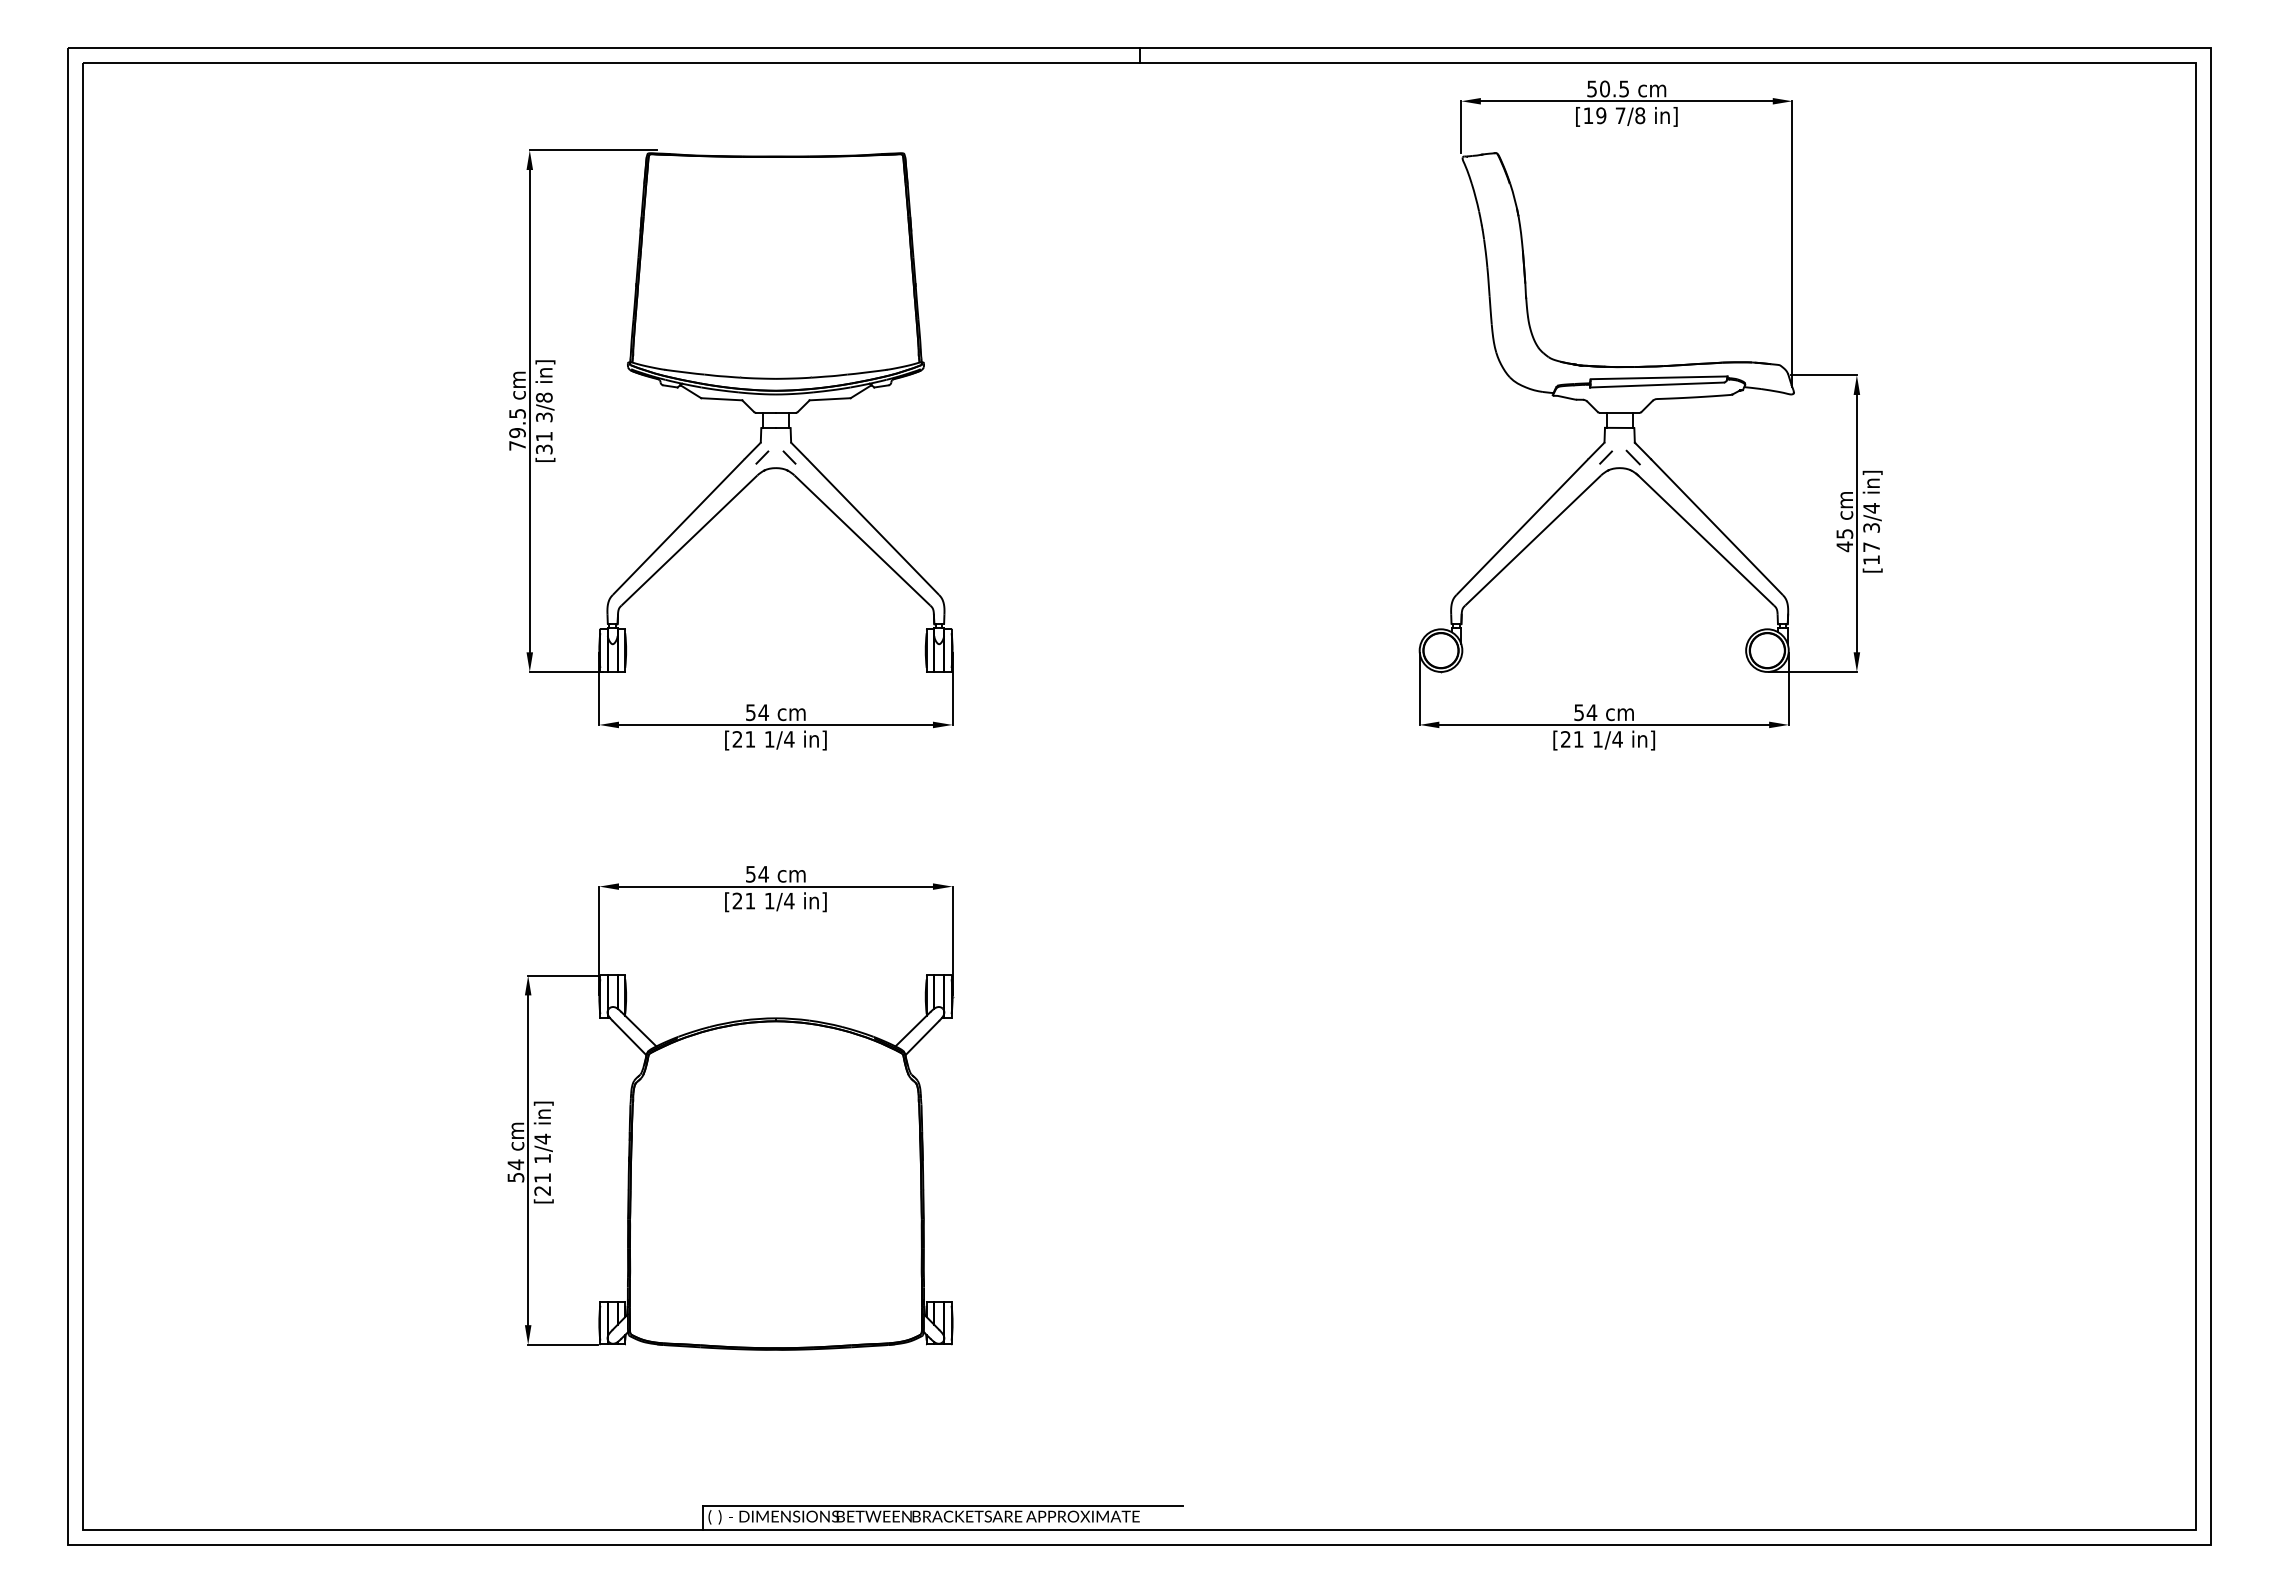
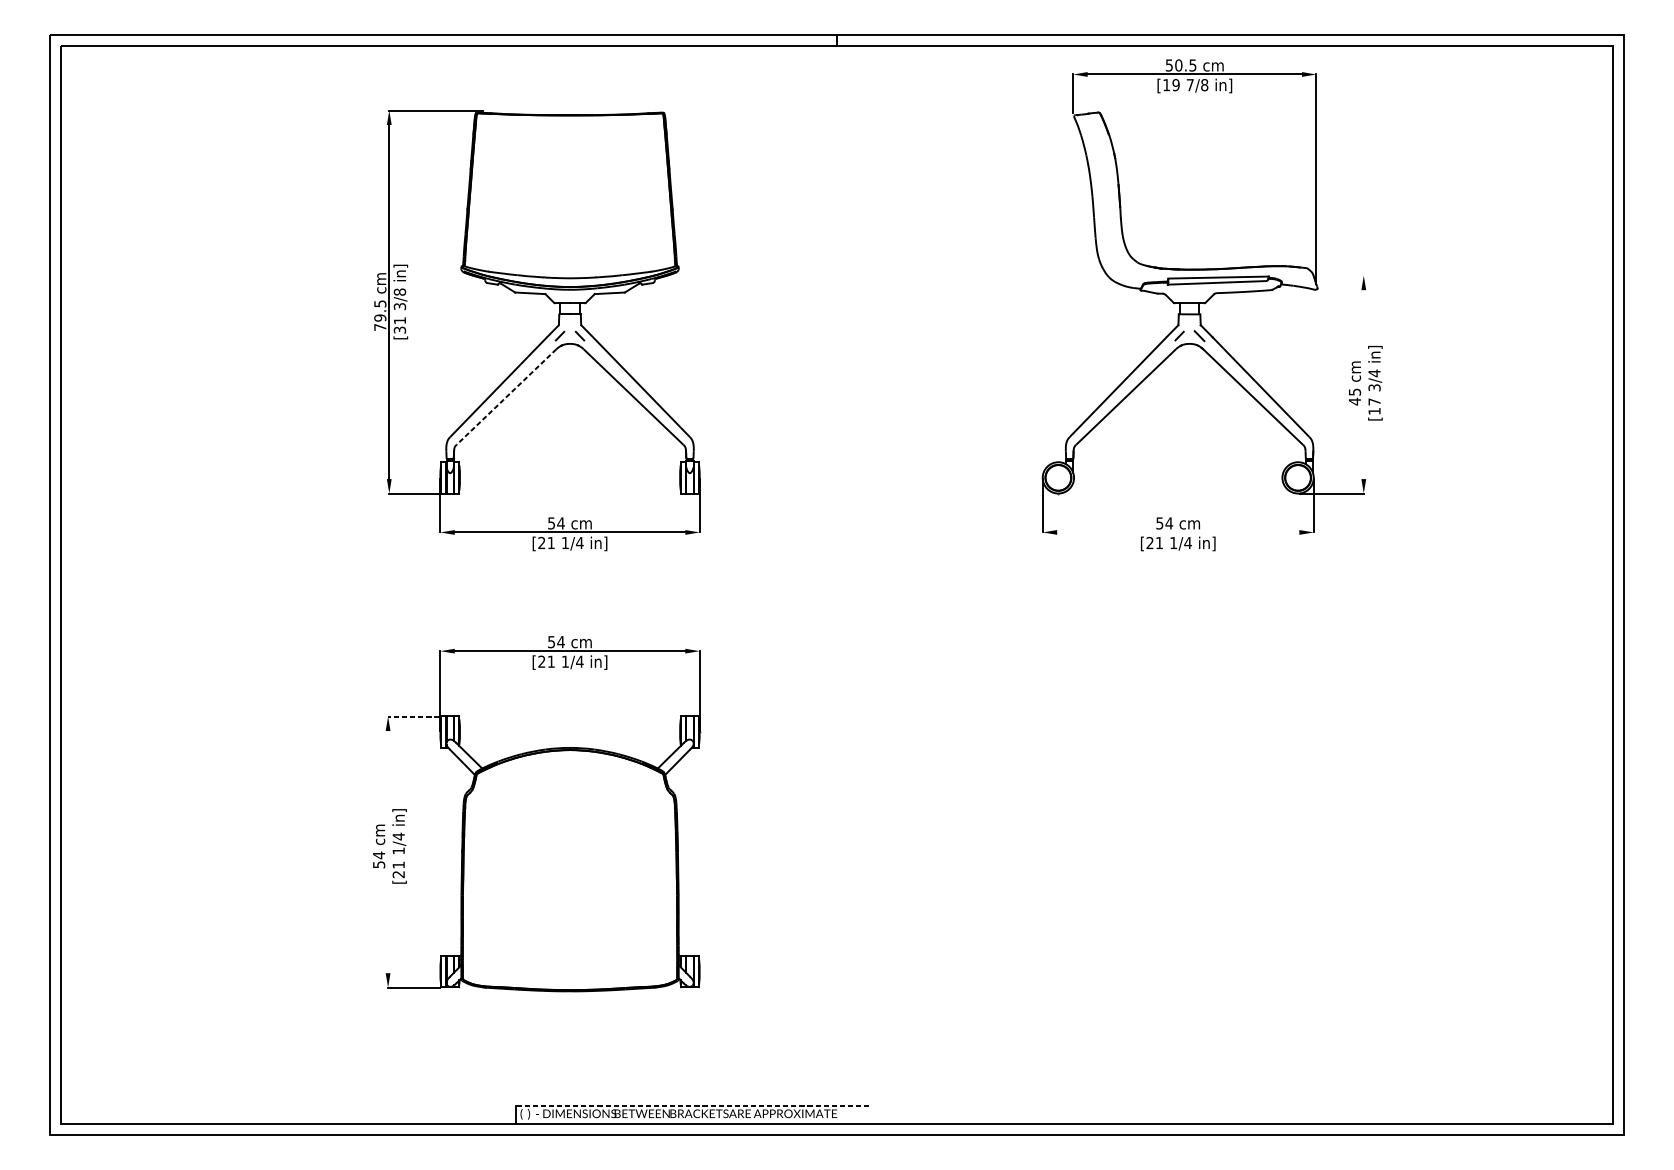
line: (1823, 375) -> (1339, 275), removed
line: (1856, 523) -> (1363, 384), removed
line: (689, 540) -> (506, 397), solid -> dashed
line: (1604, 724) -> (1178, 532), removed
line: (562, 975) -> (413, 716), solid -> dashed
line: (528, 1160) -> (388, 852), removed
line: (942, 1505) -> (692, 1105), solid -> dashed

